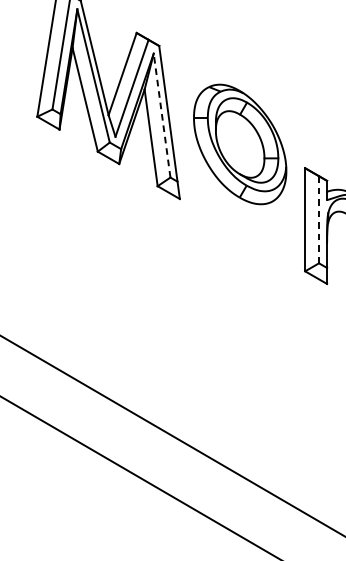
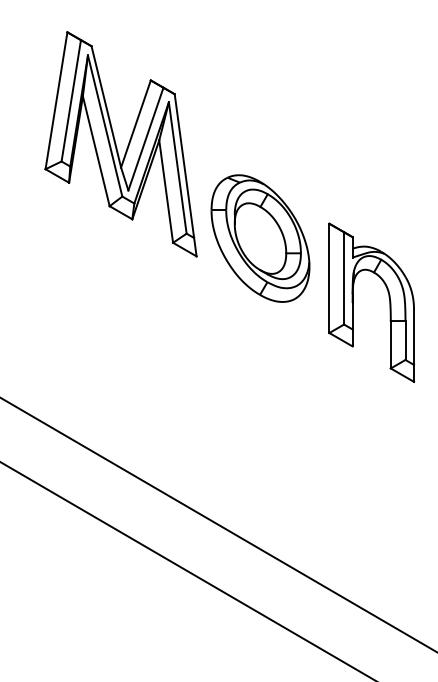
line: (161, 115) -> (177, 167), dashed -> solid
part: (240, 144) -> (260, 238), moved
line: (319, 218) -> (344, 277), dashed -> solid

